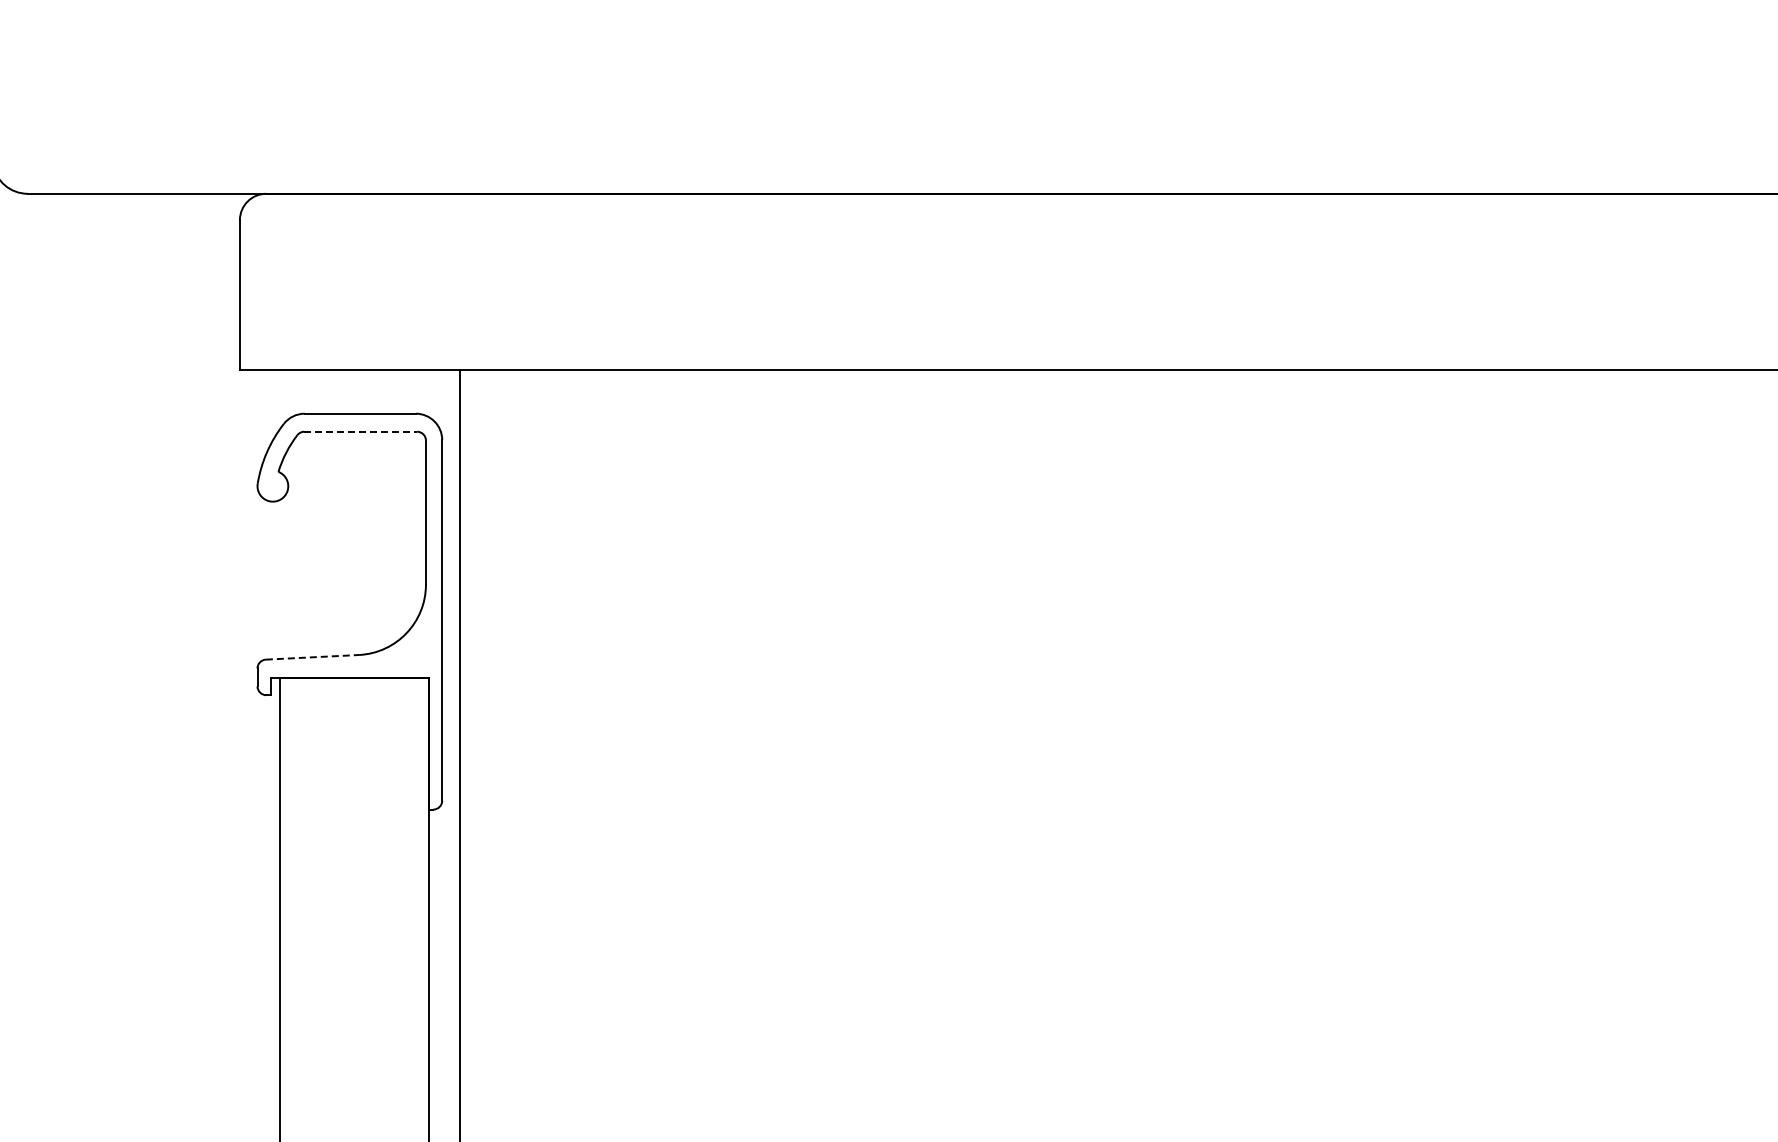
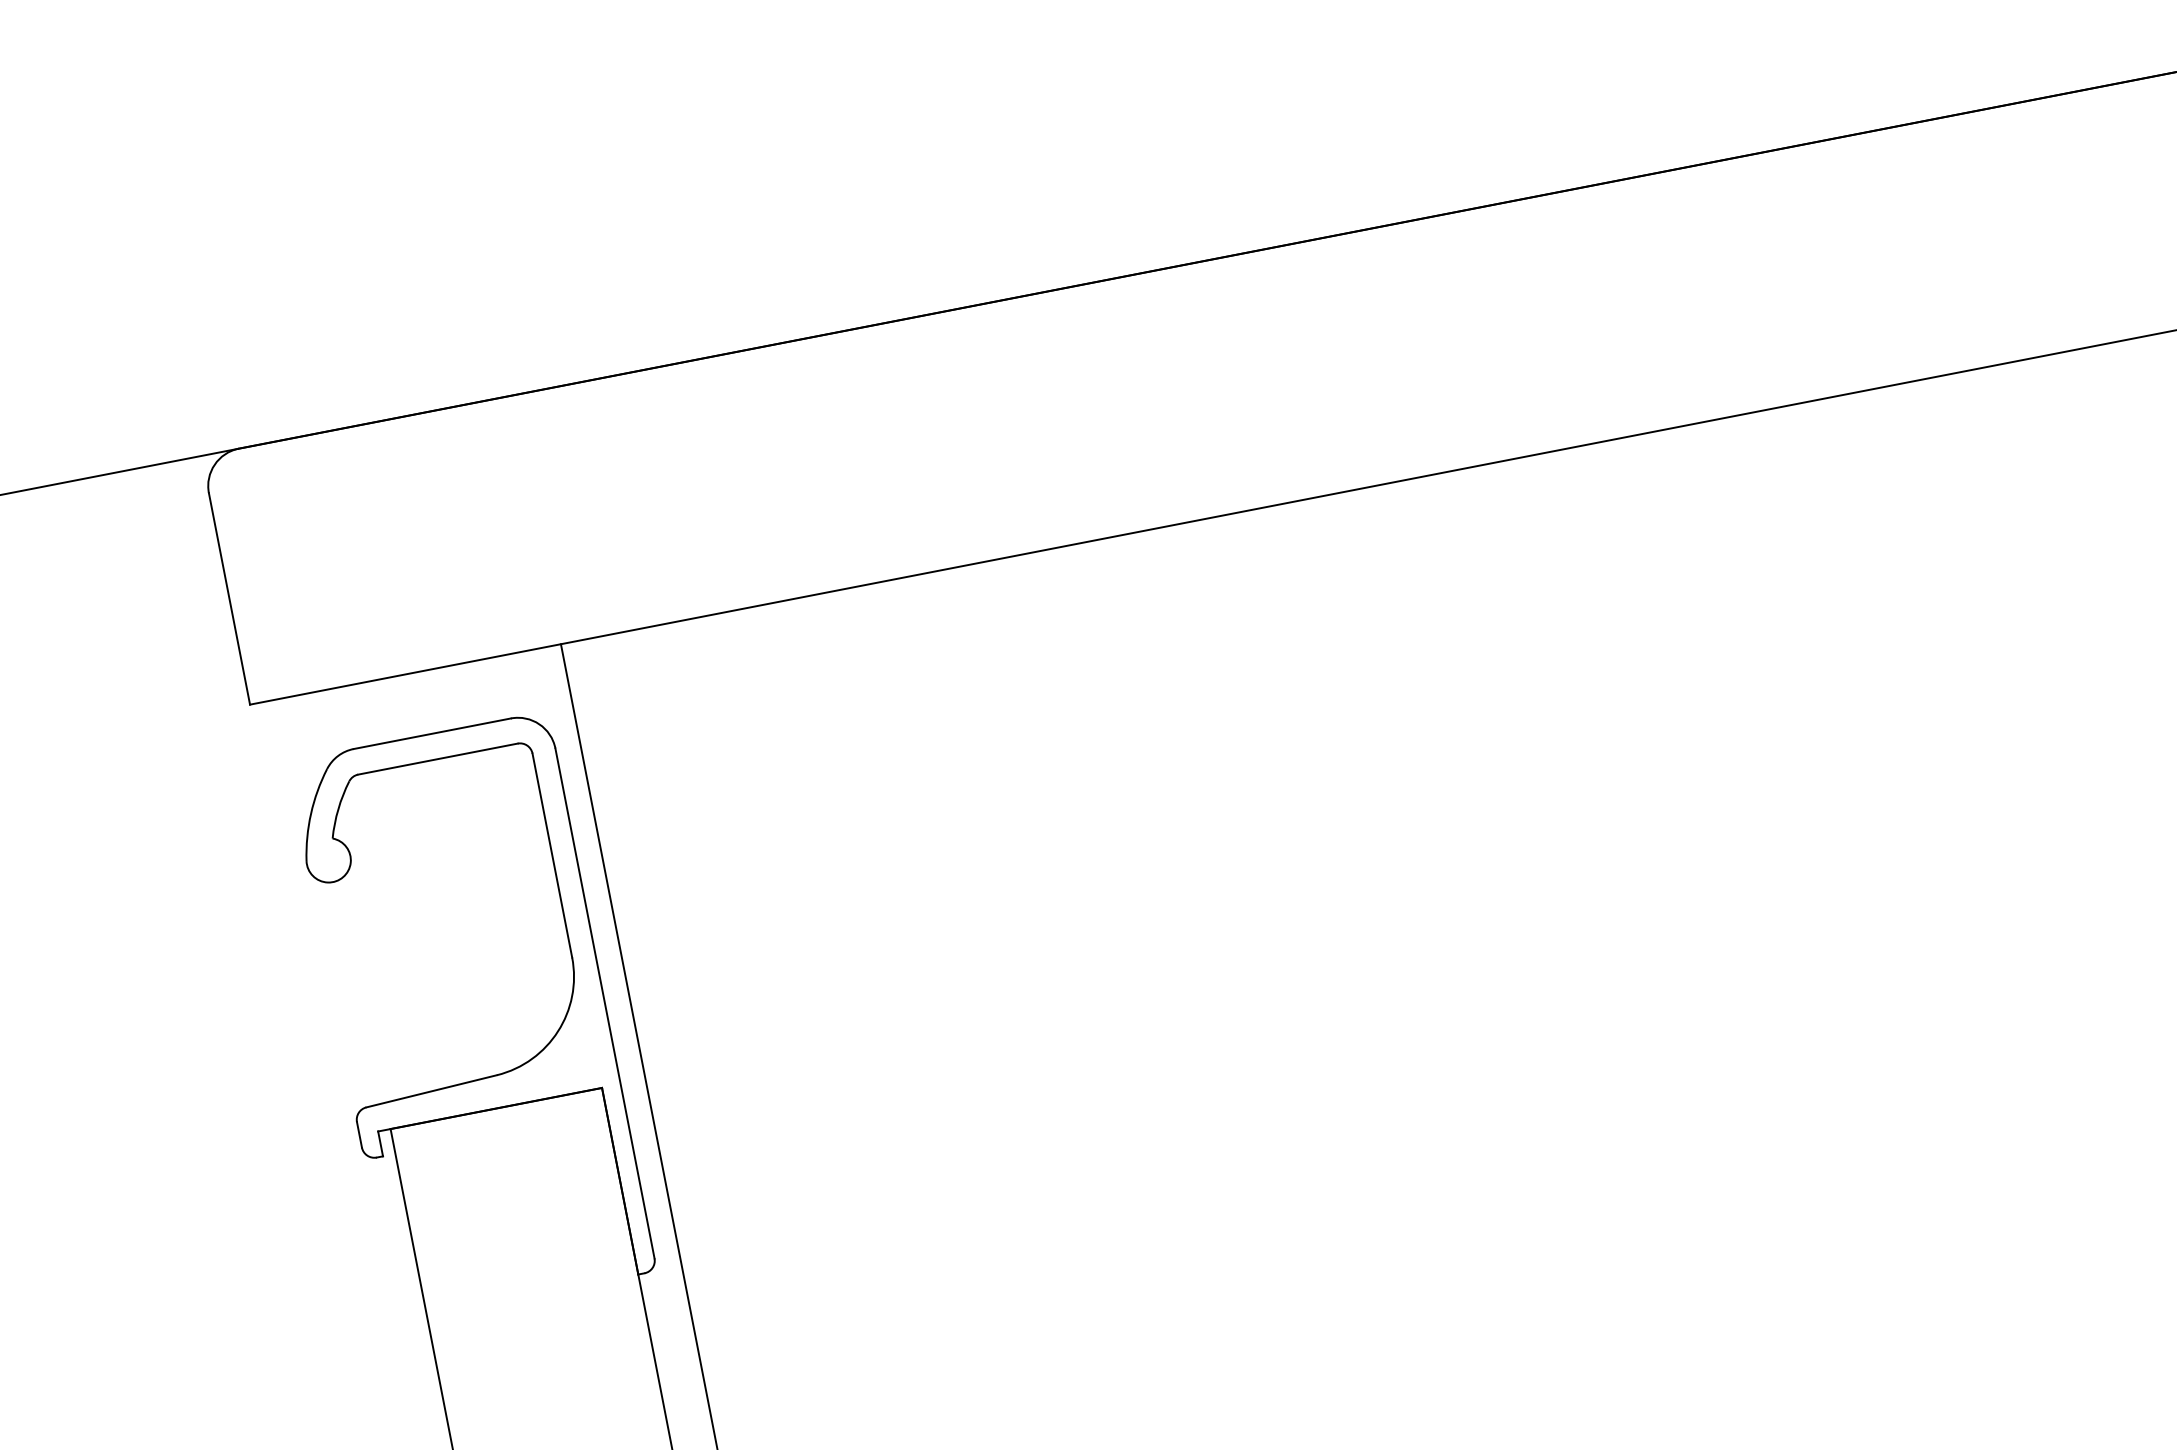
line: (361, 431) -> (438, 758), dashed -> solid
line: (312, 657) -> (431, 1091), dashed -> solid

